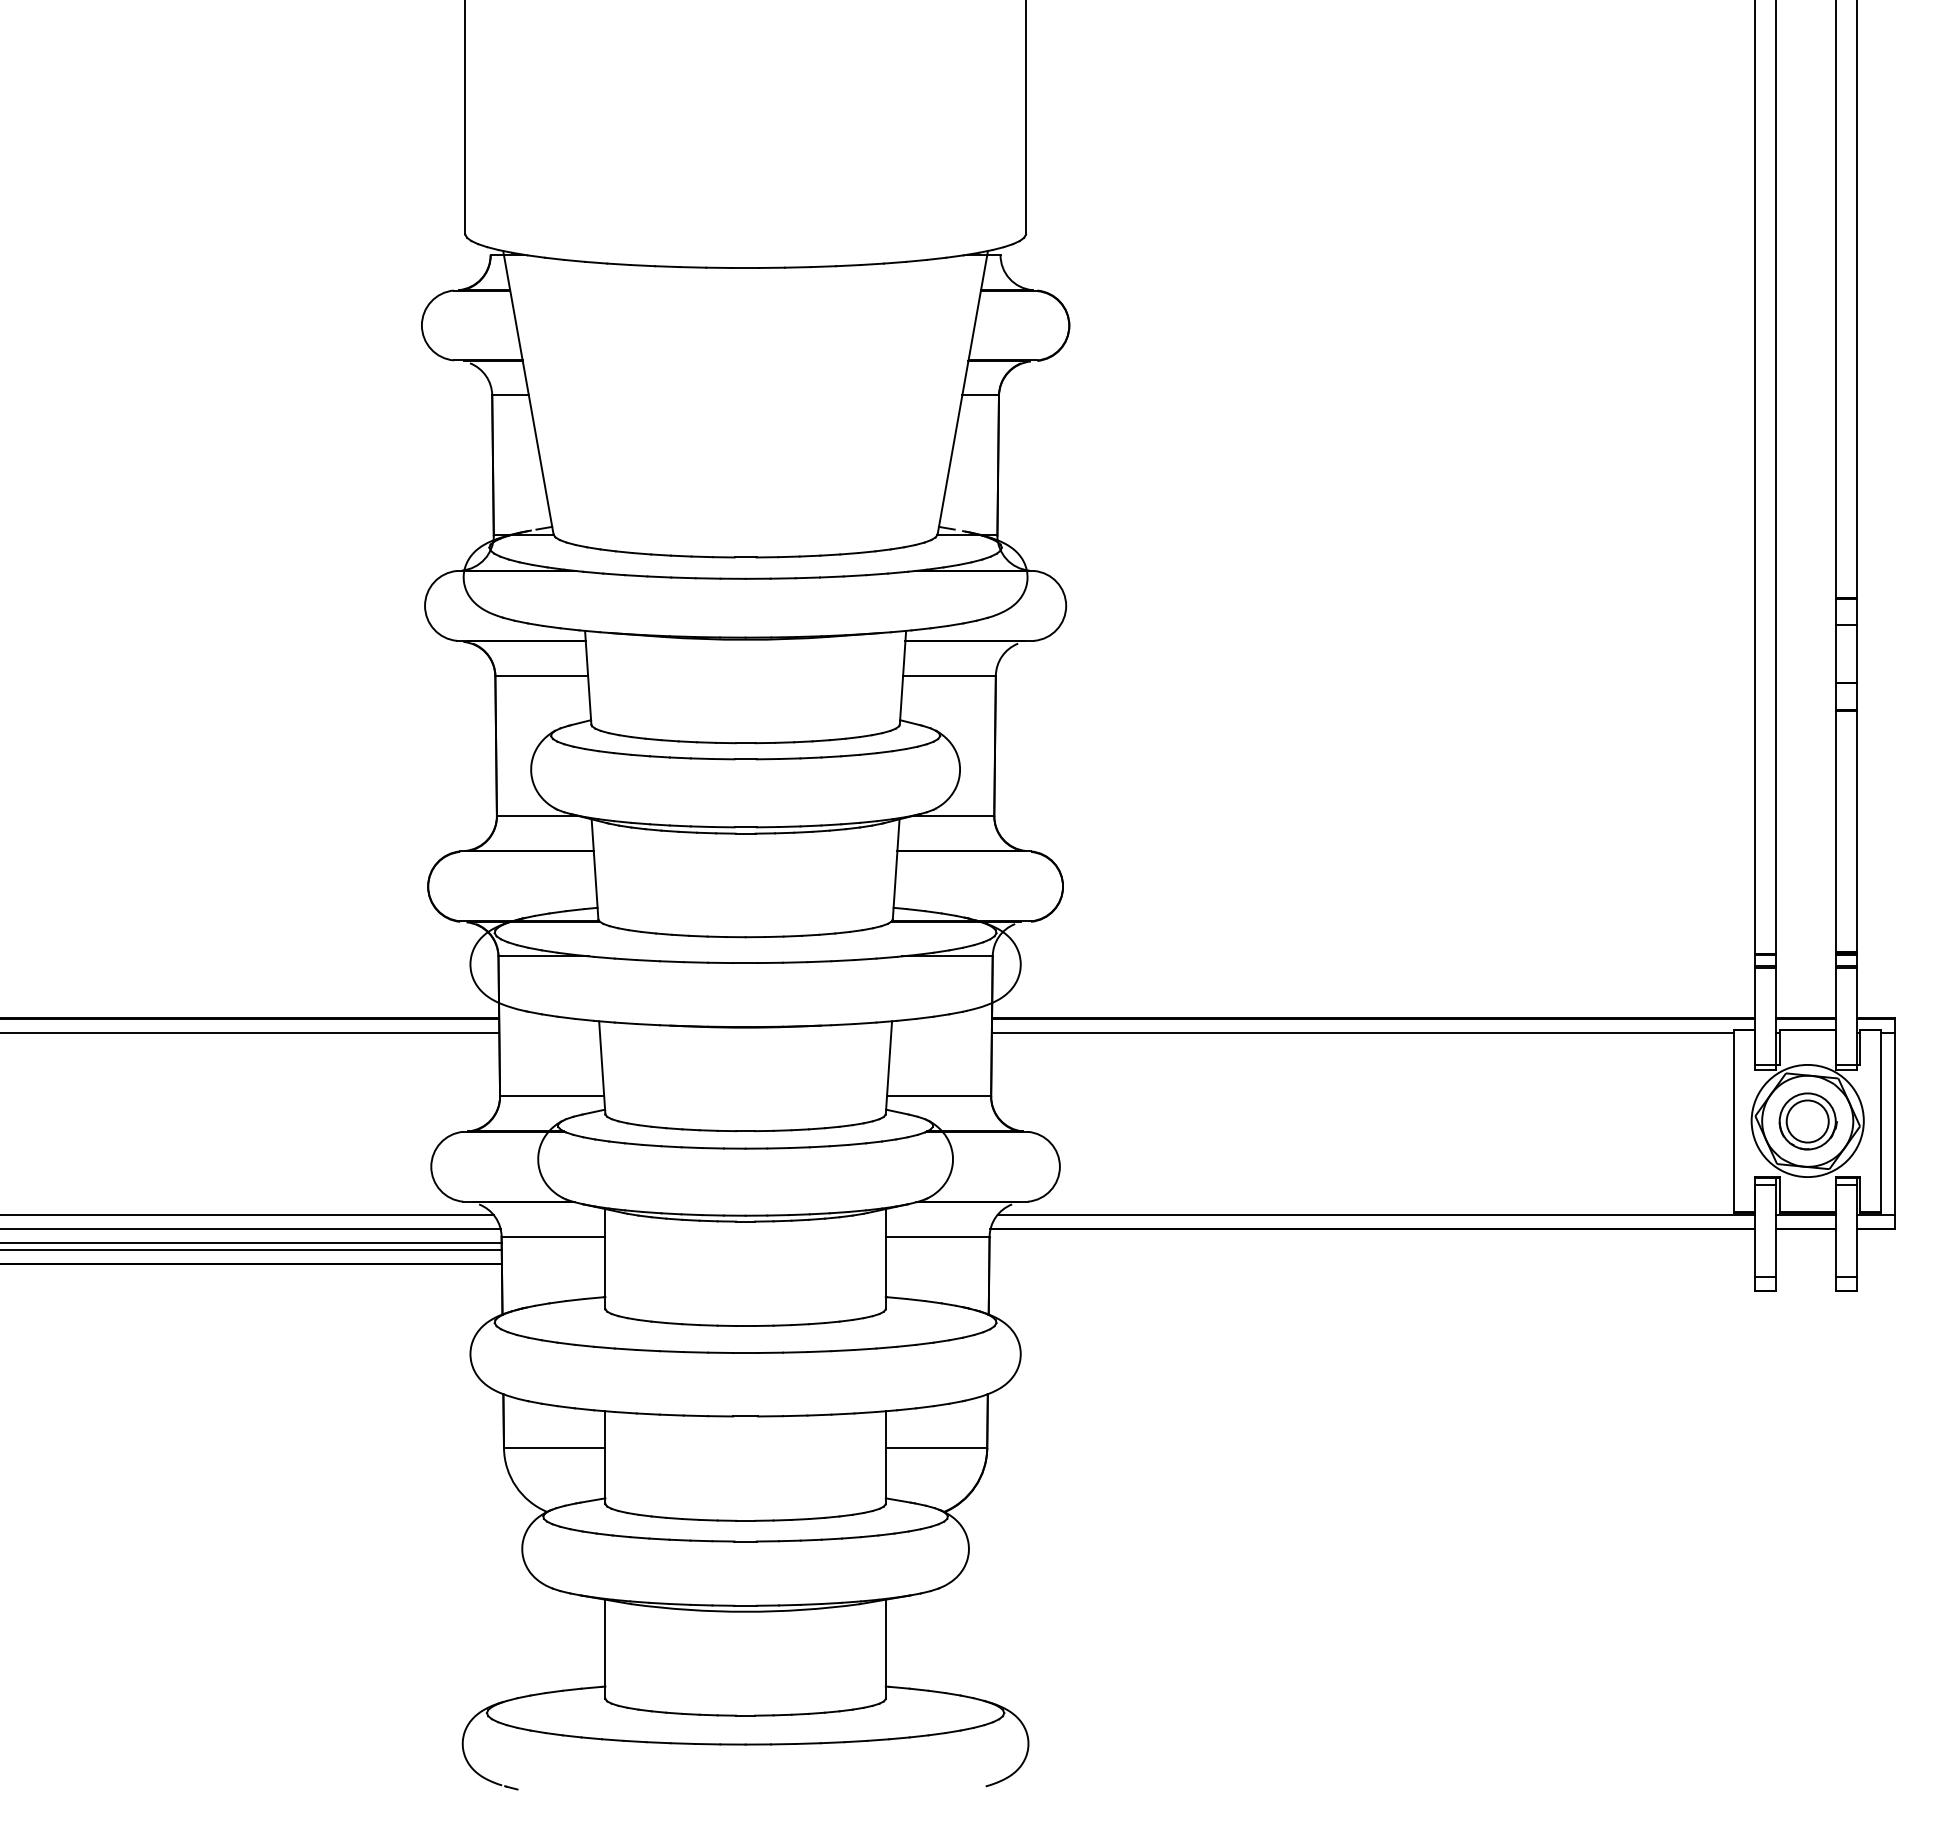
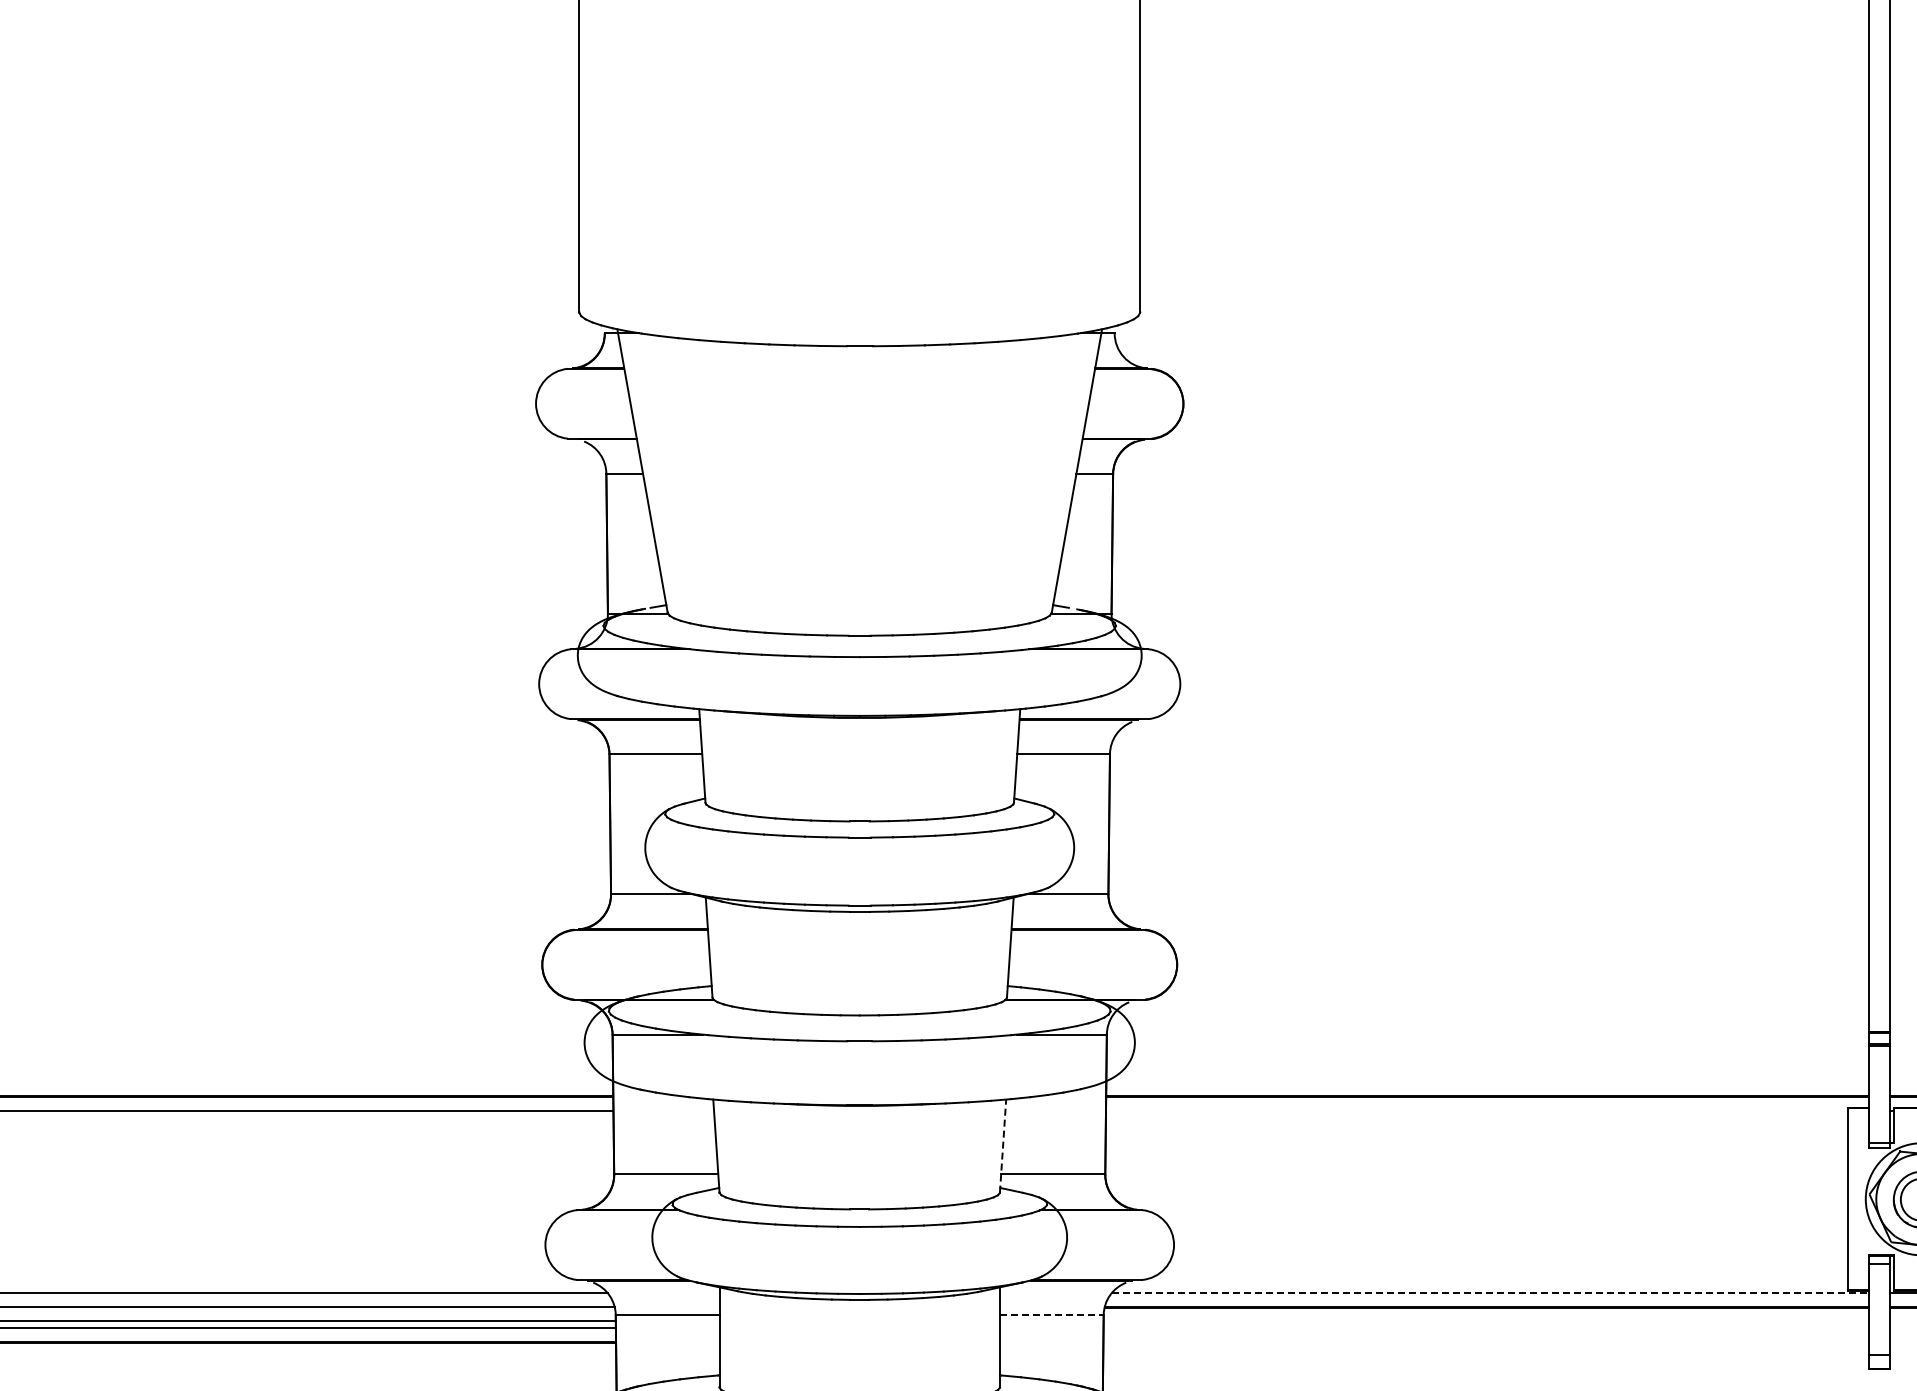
line: (1362, 1032) -> (1476, 1110), removed
line: (888, 1067) -> (1002, 1145), solid -> dashed
line: (1376, 1214) -> (1490, 1292), solid -> dashed
line: (937, 1236) -> (1051, 1314), solid -> dashed

